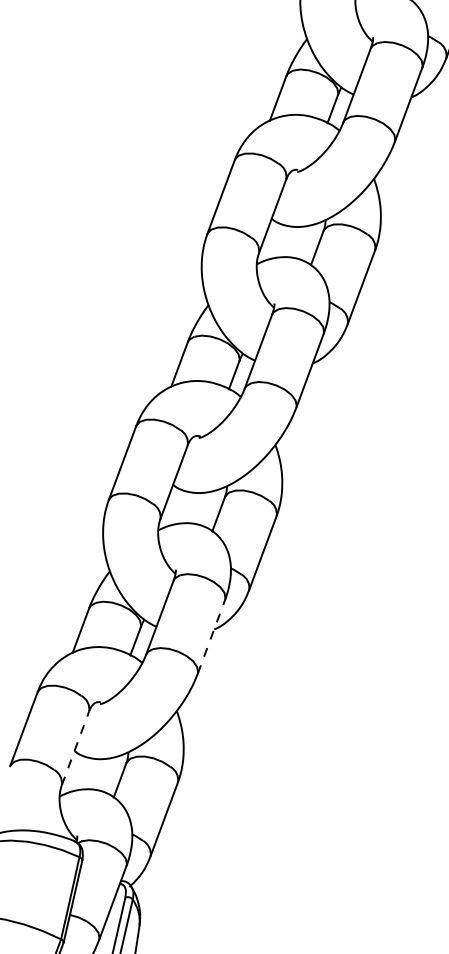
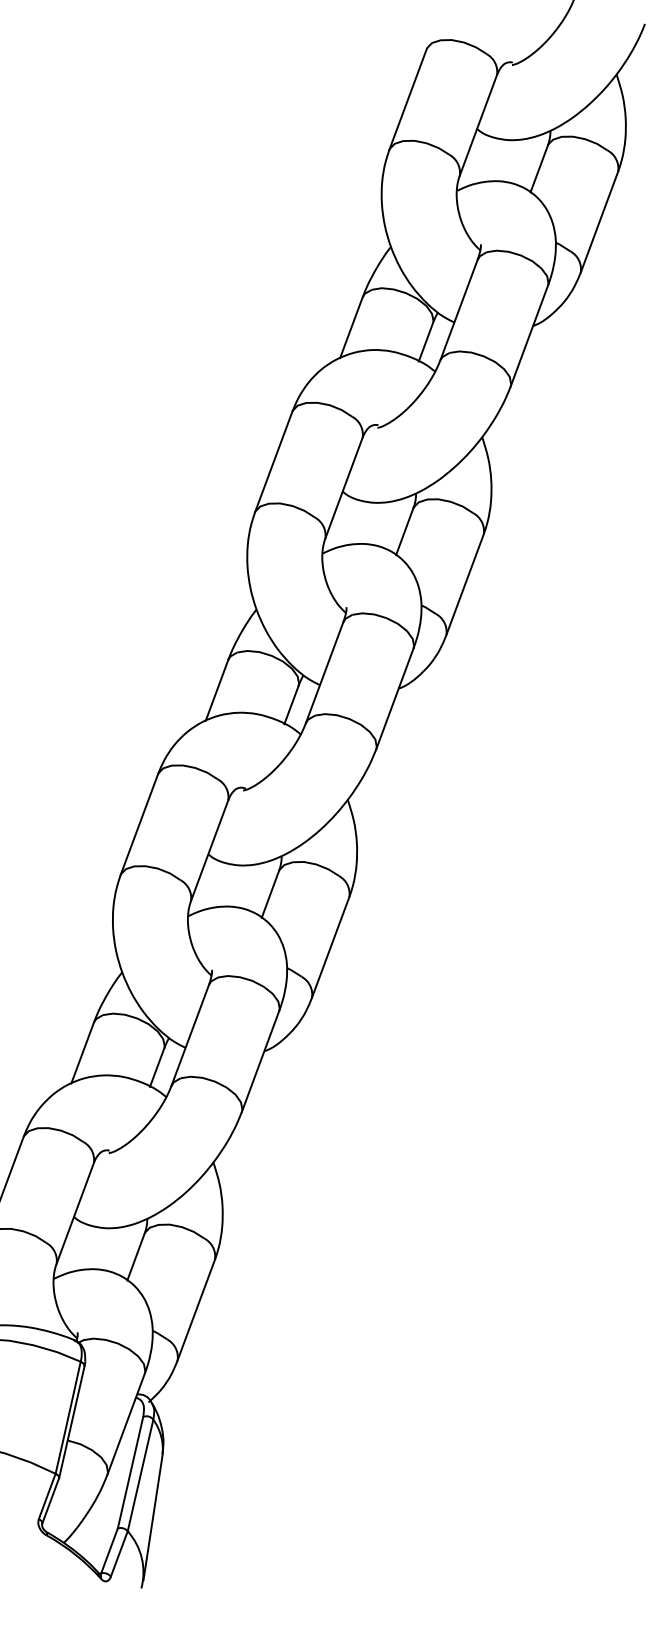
line: (211, 636) -> (260, 1061), dashed -> solid
line: (75, 748) -> (75, 1213), dashed -> solid

